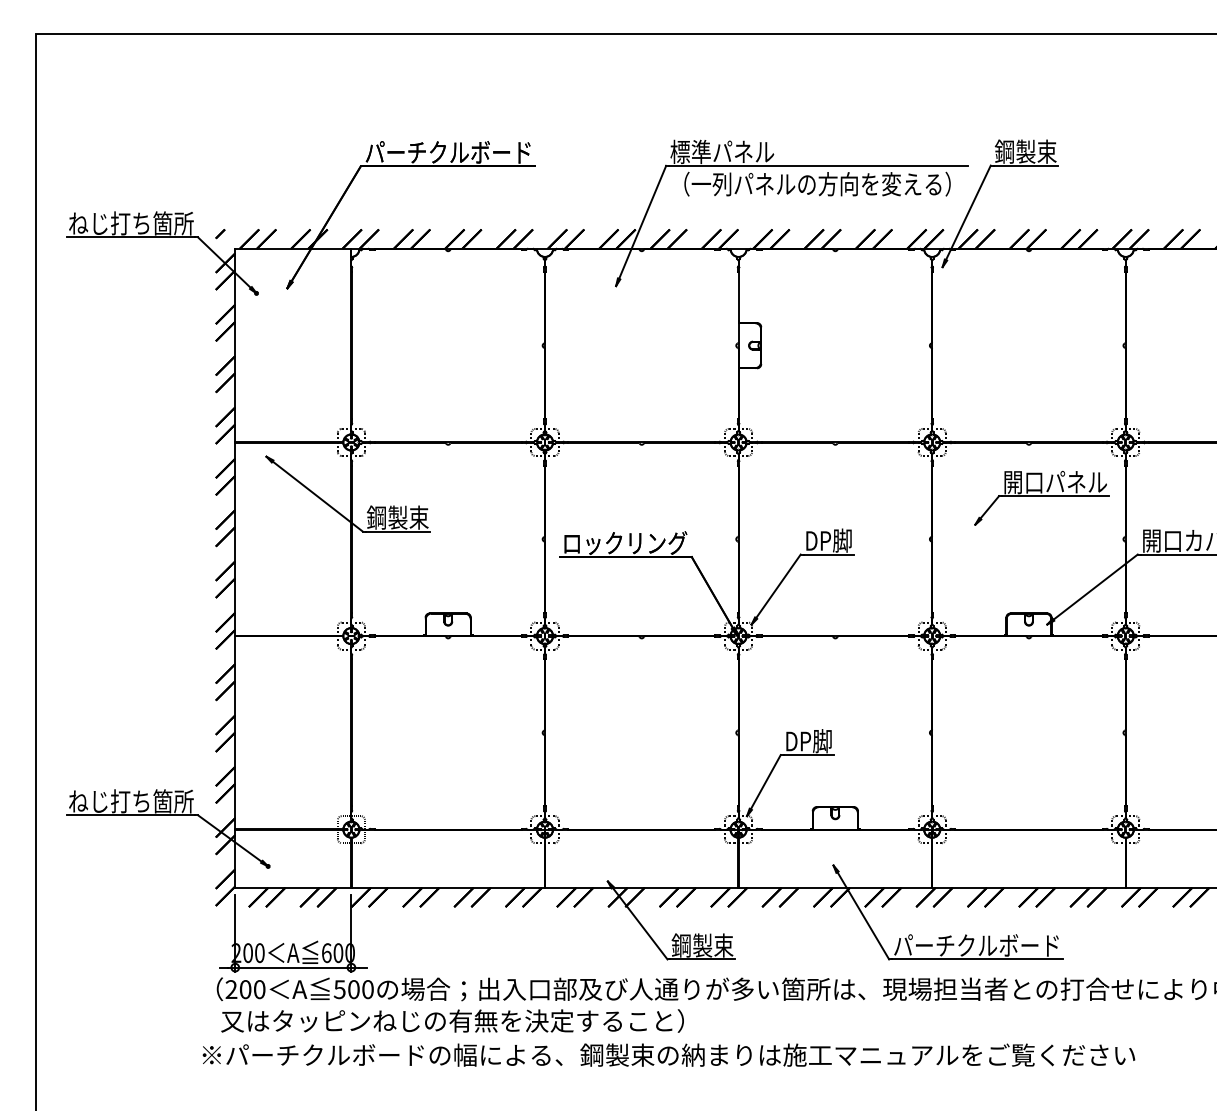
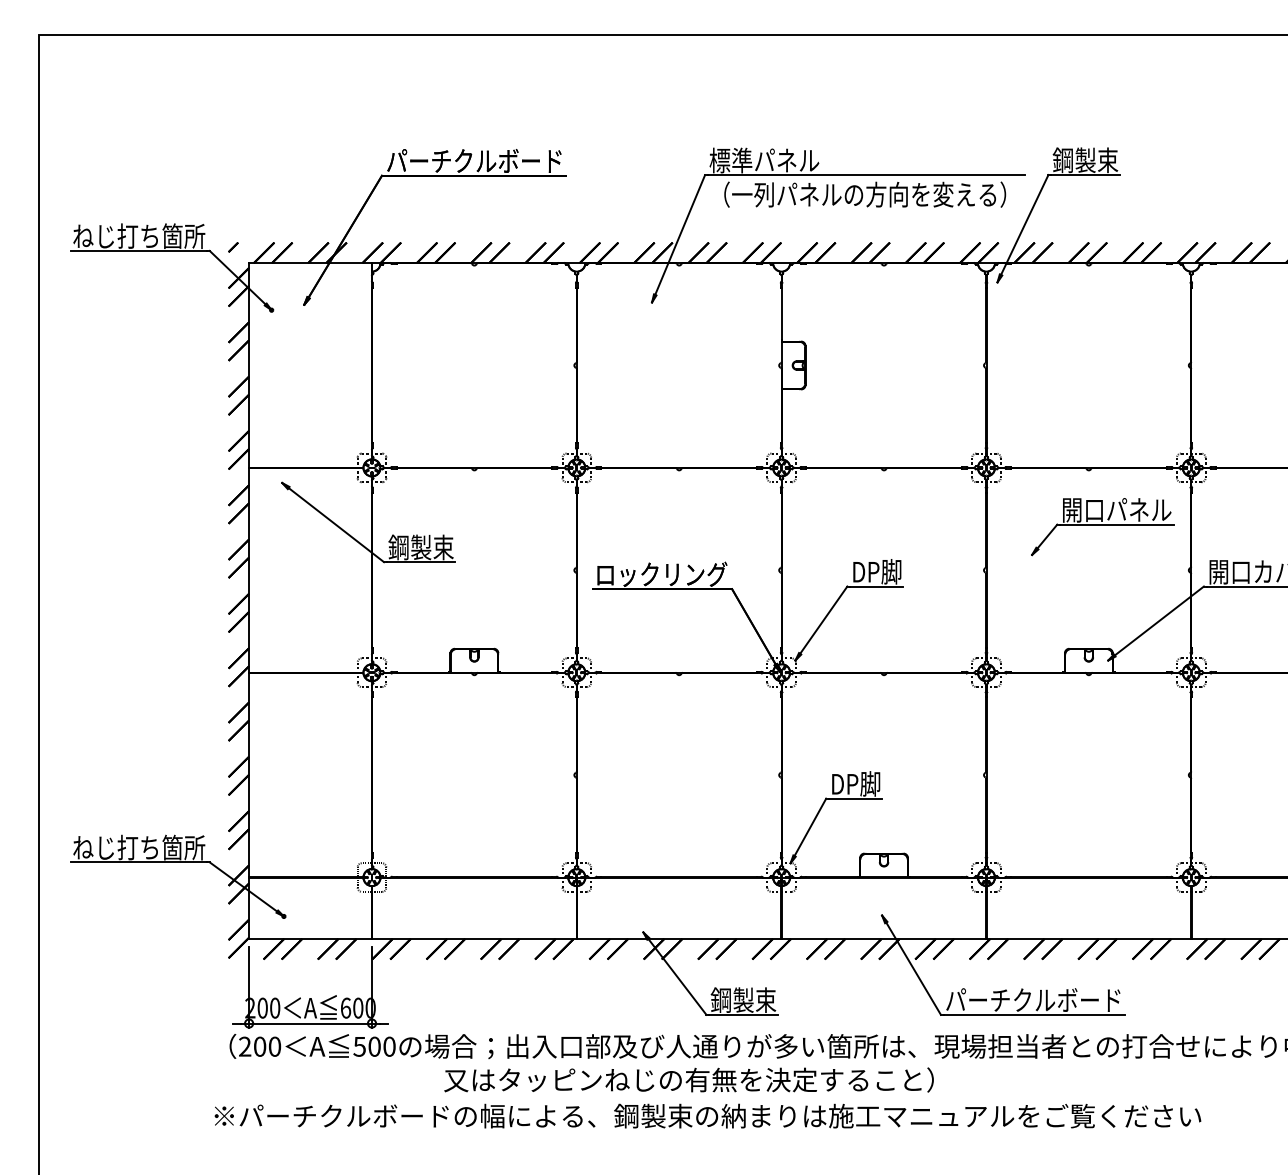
text: (452, 1020) -> (688, 1079), moved

